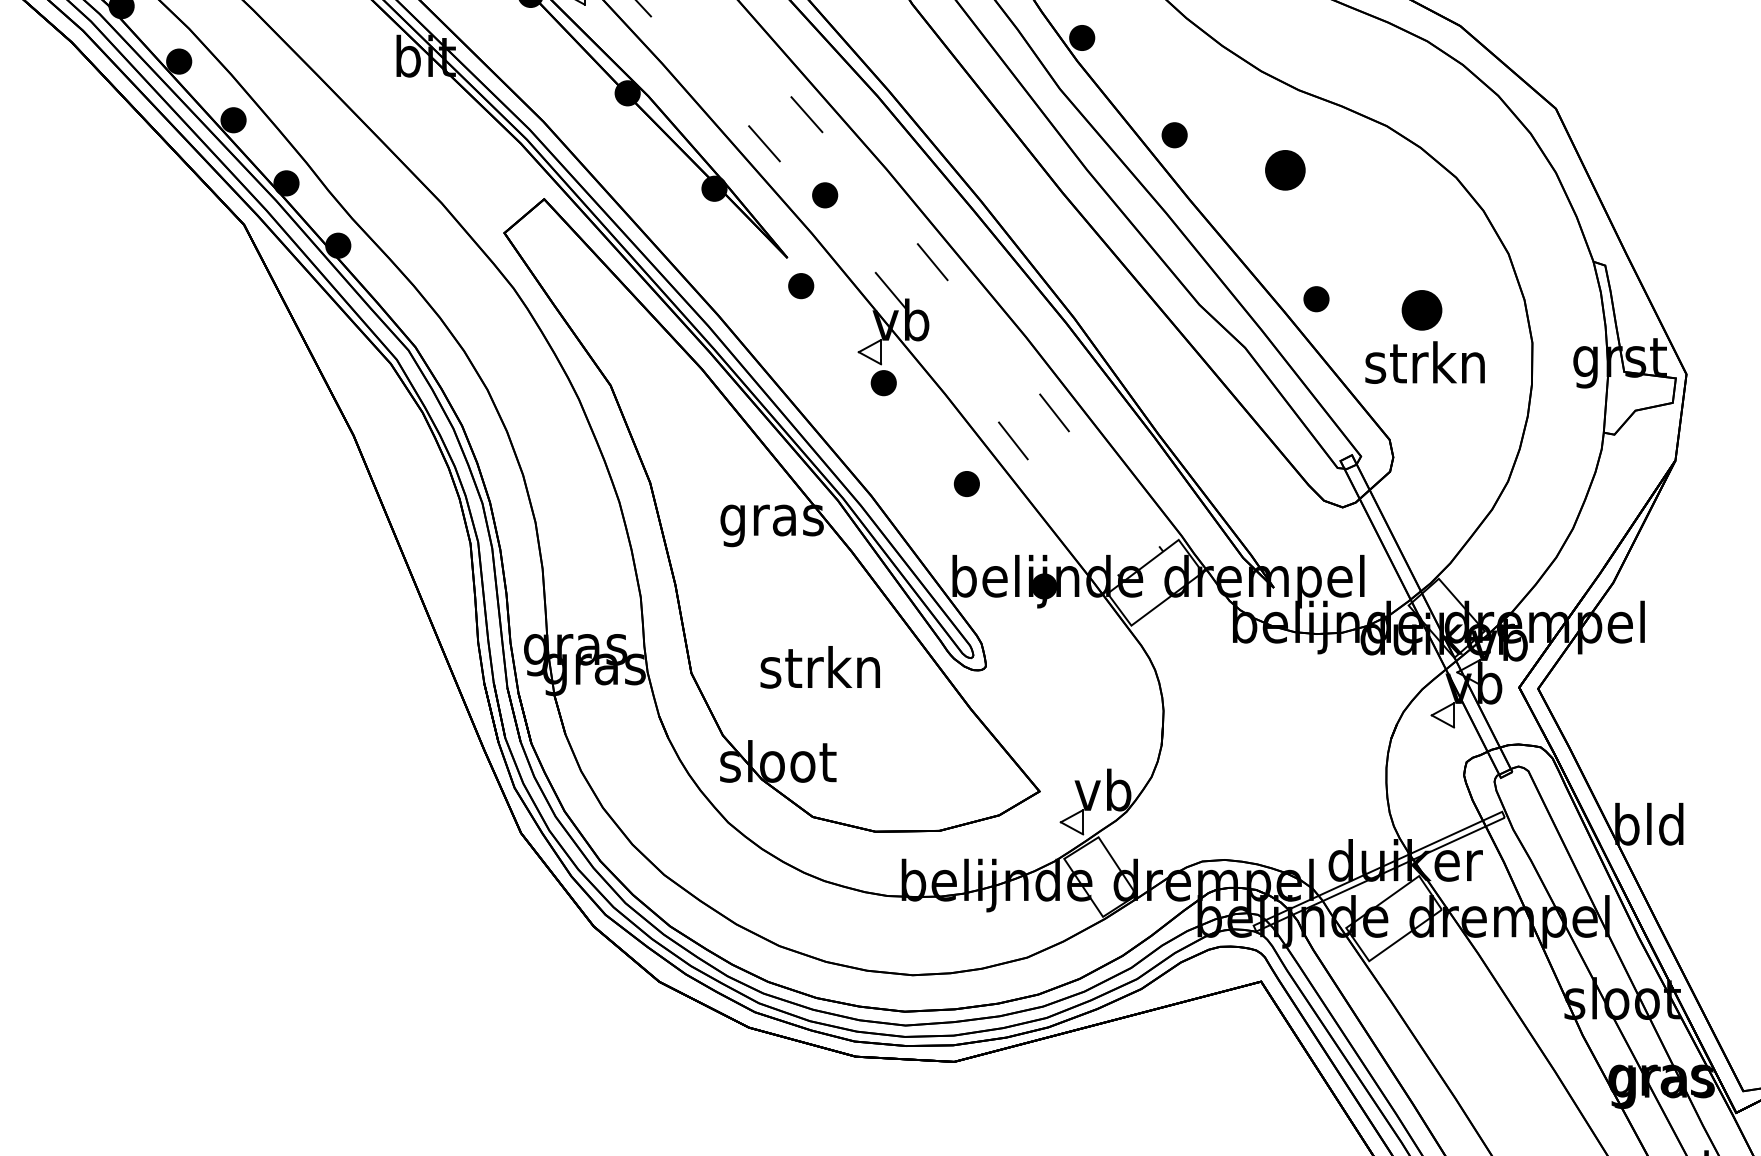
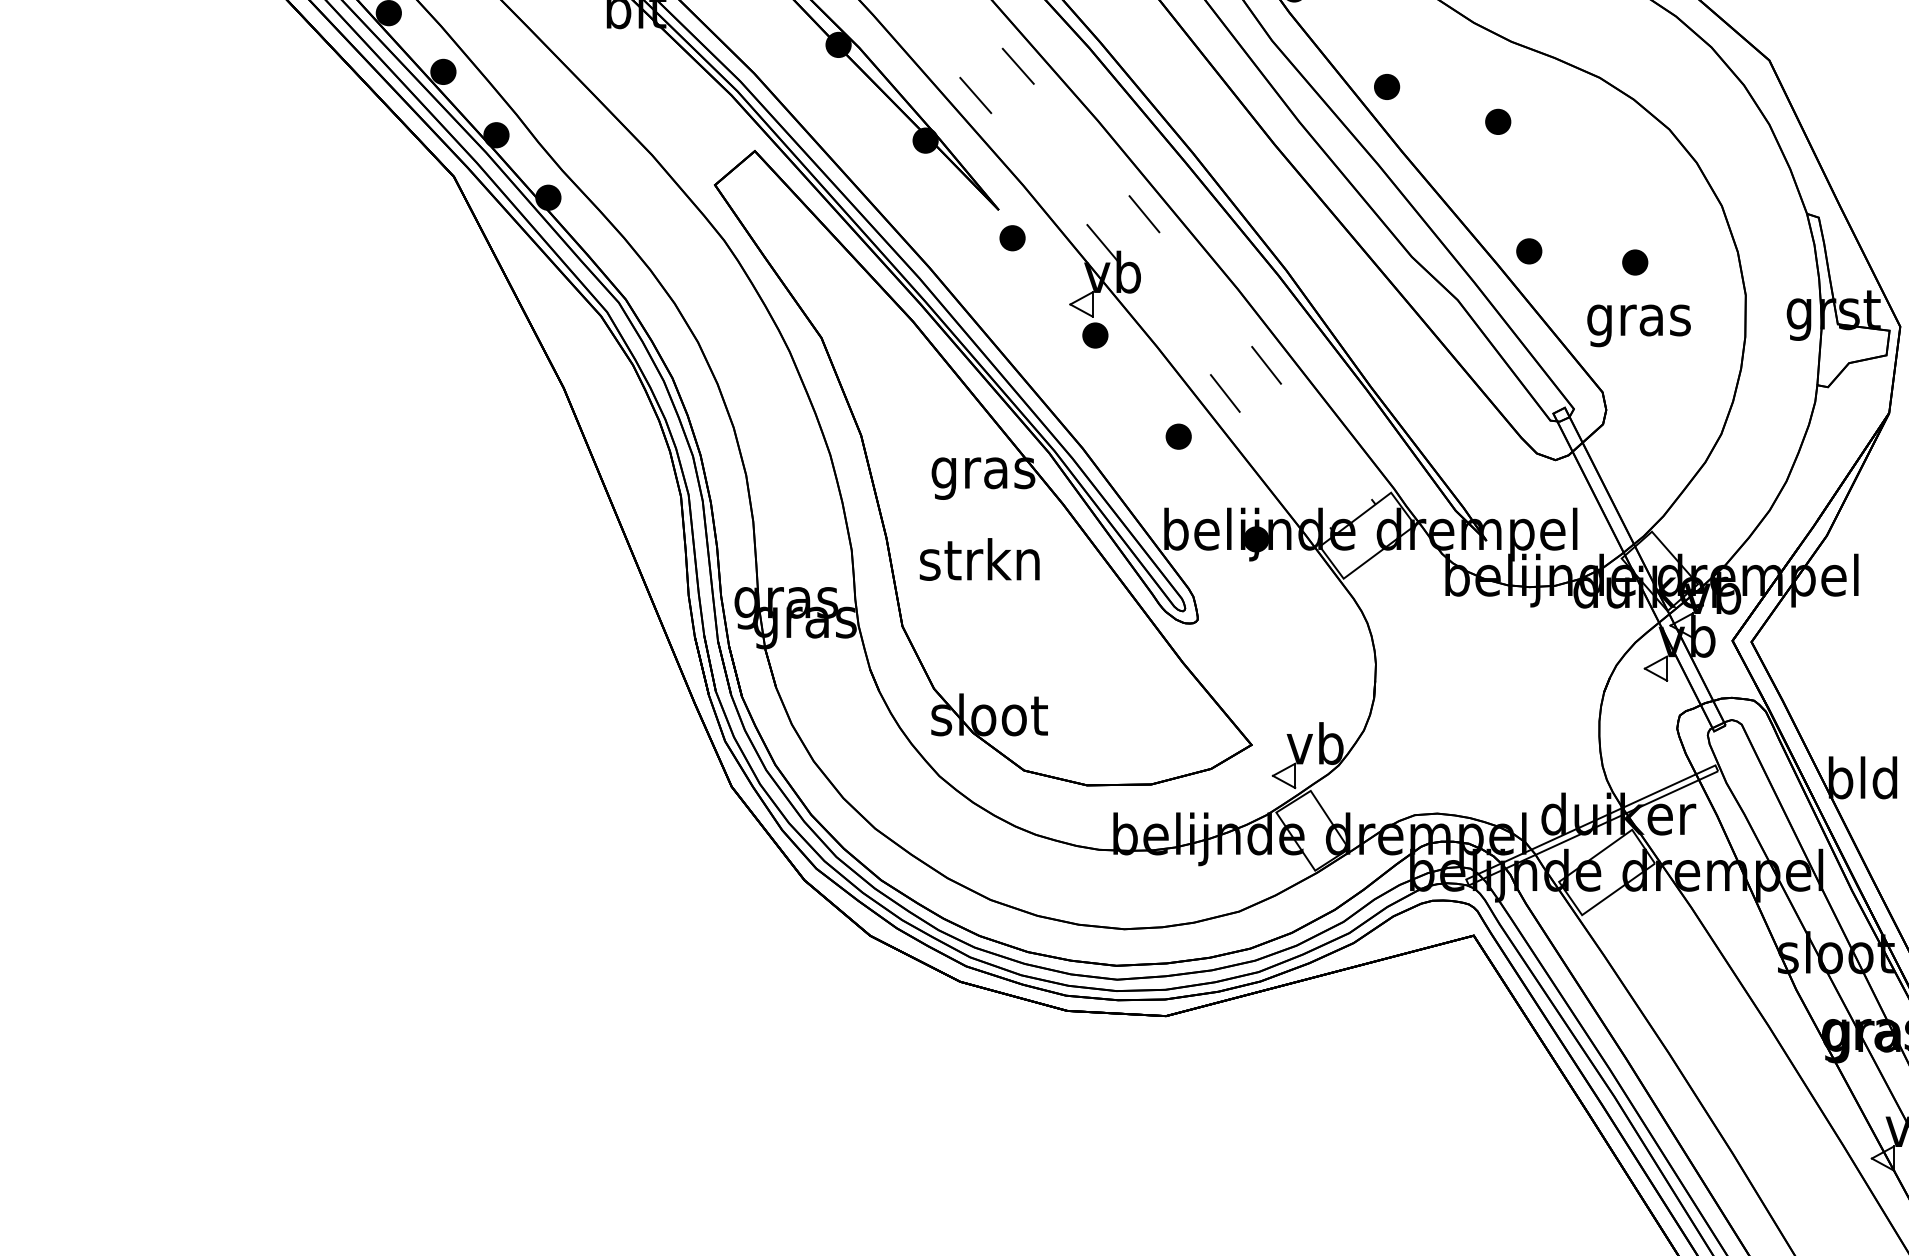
part: (1285, 169) -> (1498, 121), size x0.62
part: (825, 195) -> (1036, 147), removed
part: (1422, 310) -> (1635, 262), size x0.62
text: (1425, 368) -> (1638, 320), strkn -> gras
text: (820, 667) -> (979, 559), moved

